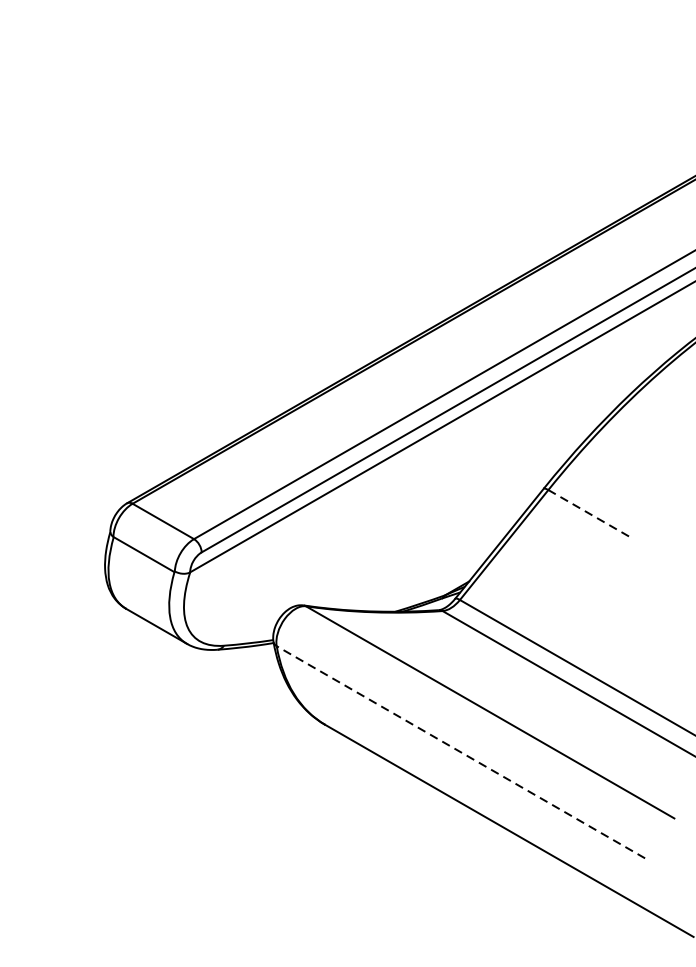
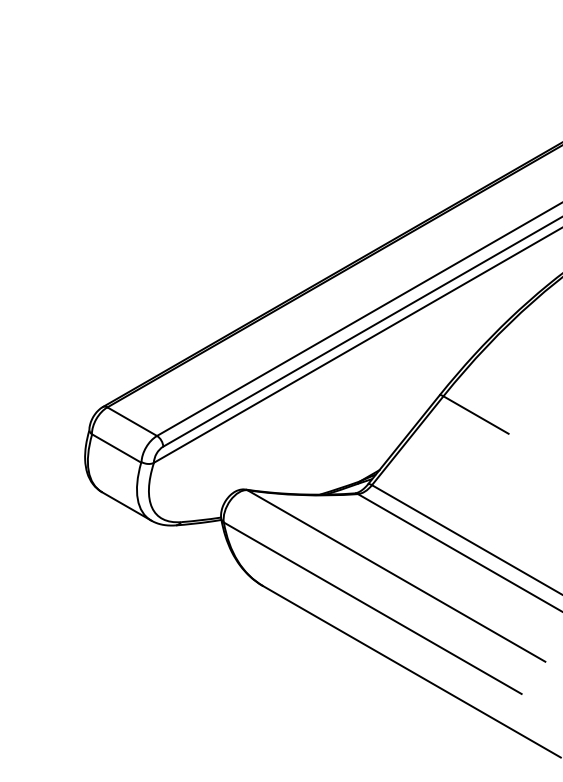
line: (589, 513) -> (476, 415), dashed -> solid
line: (460, 752) -> (372, 608), dashed -> solid

